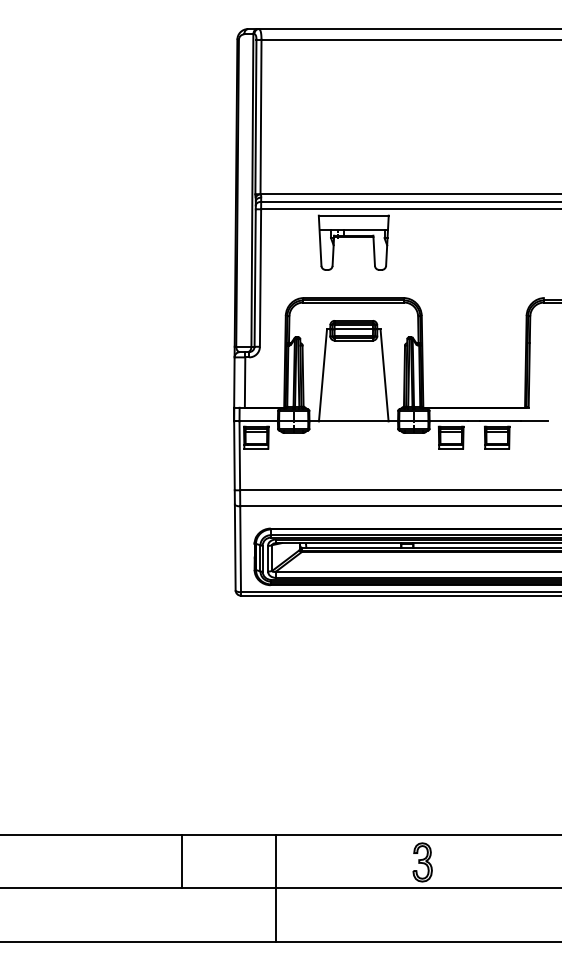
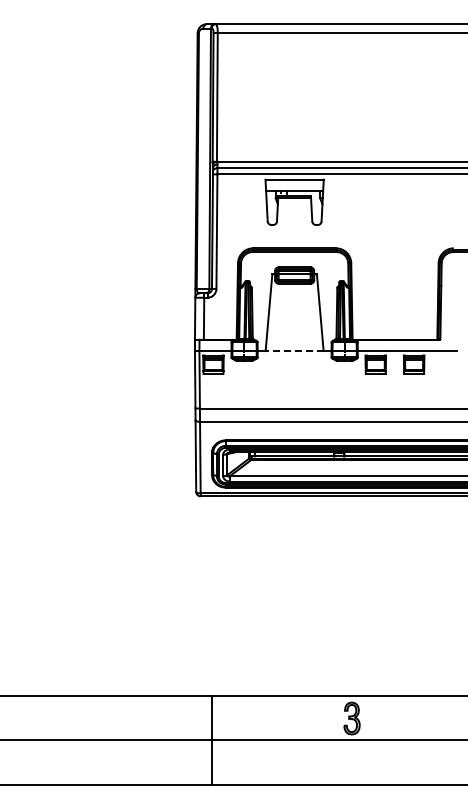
line: (353, 421) -> (294, 351), solid -> dashed
line: (181, 861) -> (151, 717), removed
line: (275, 887) -> (211, 739), moved

